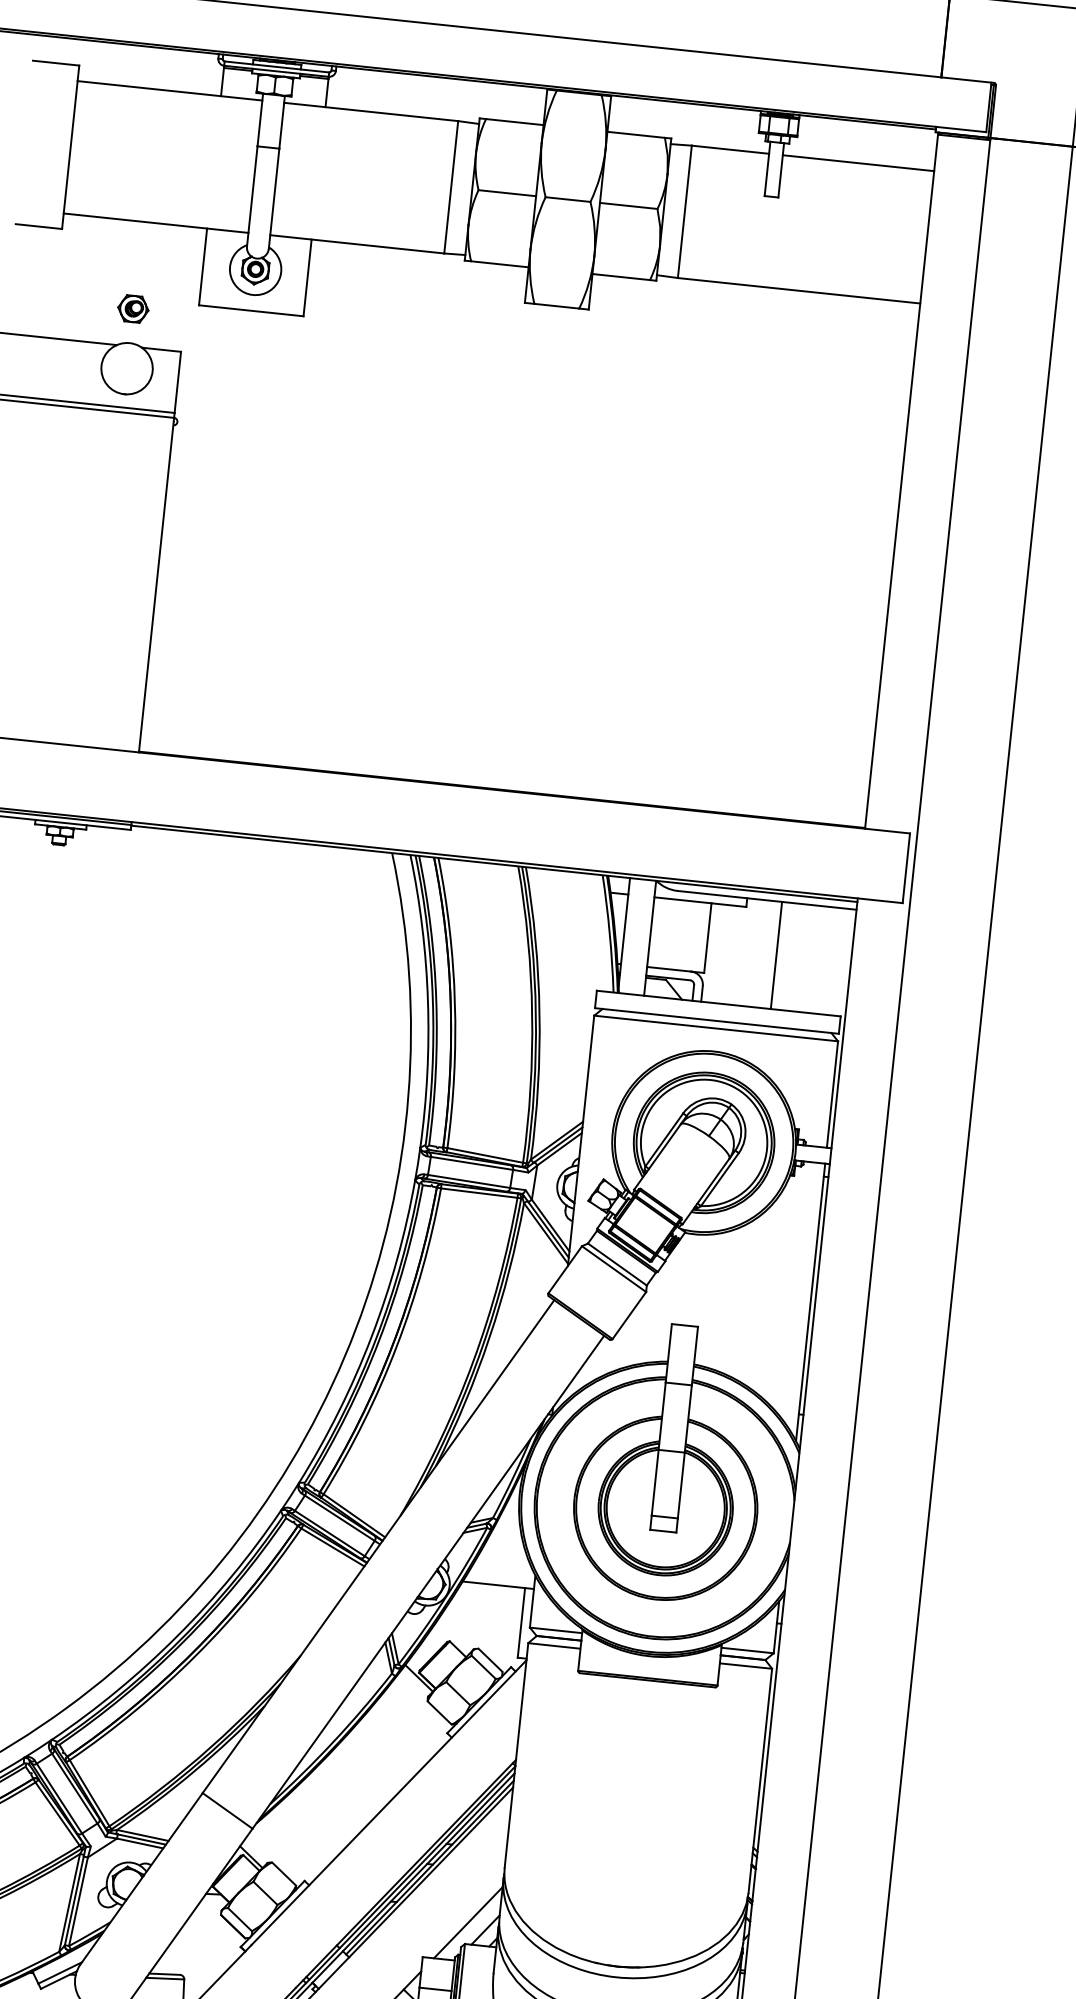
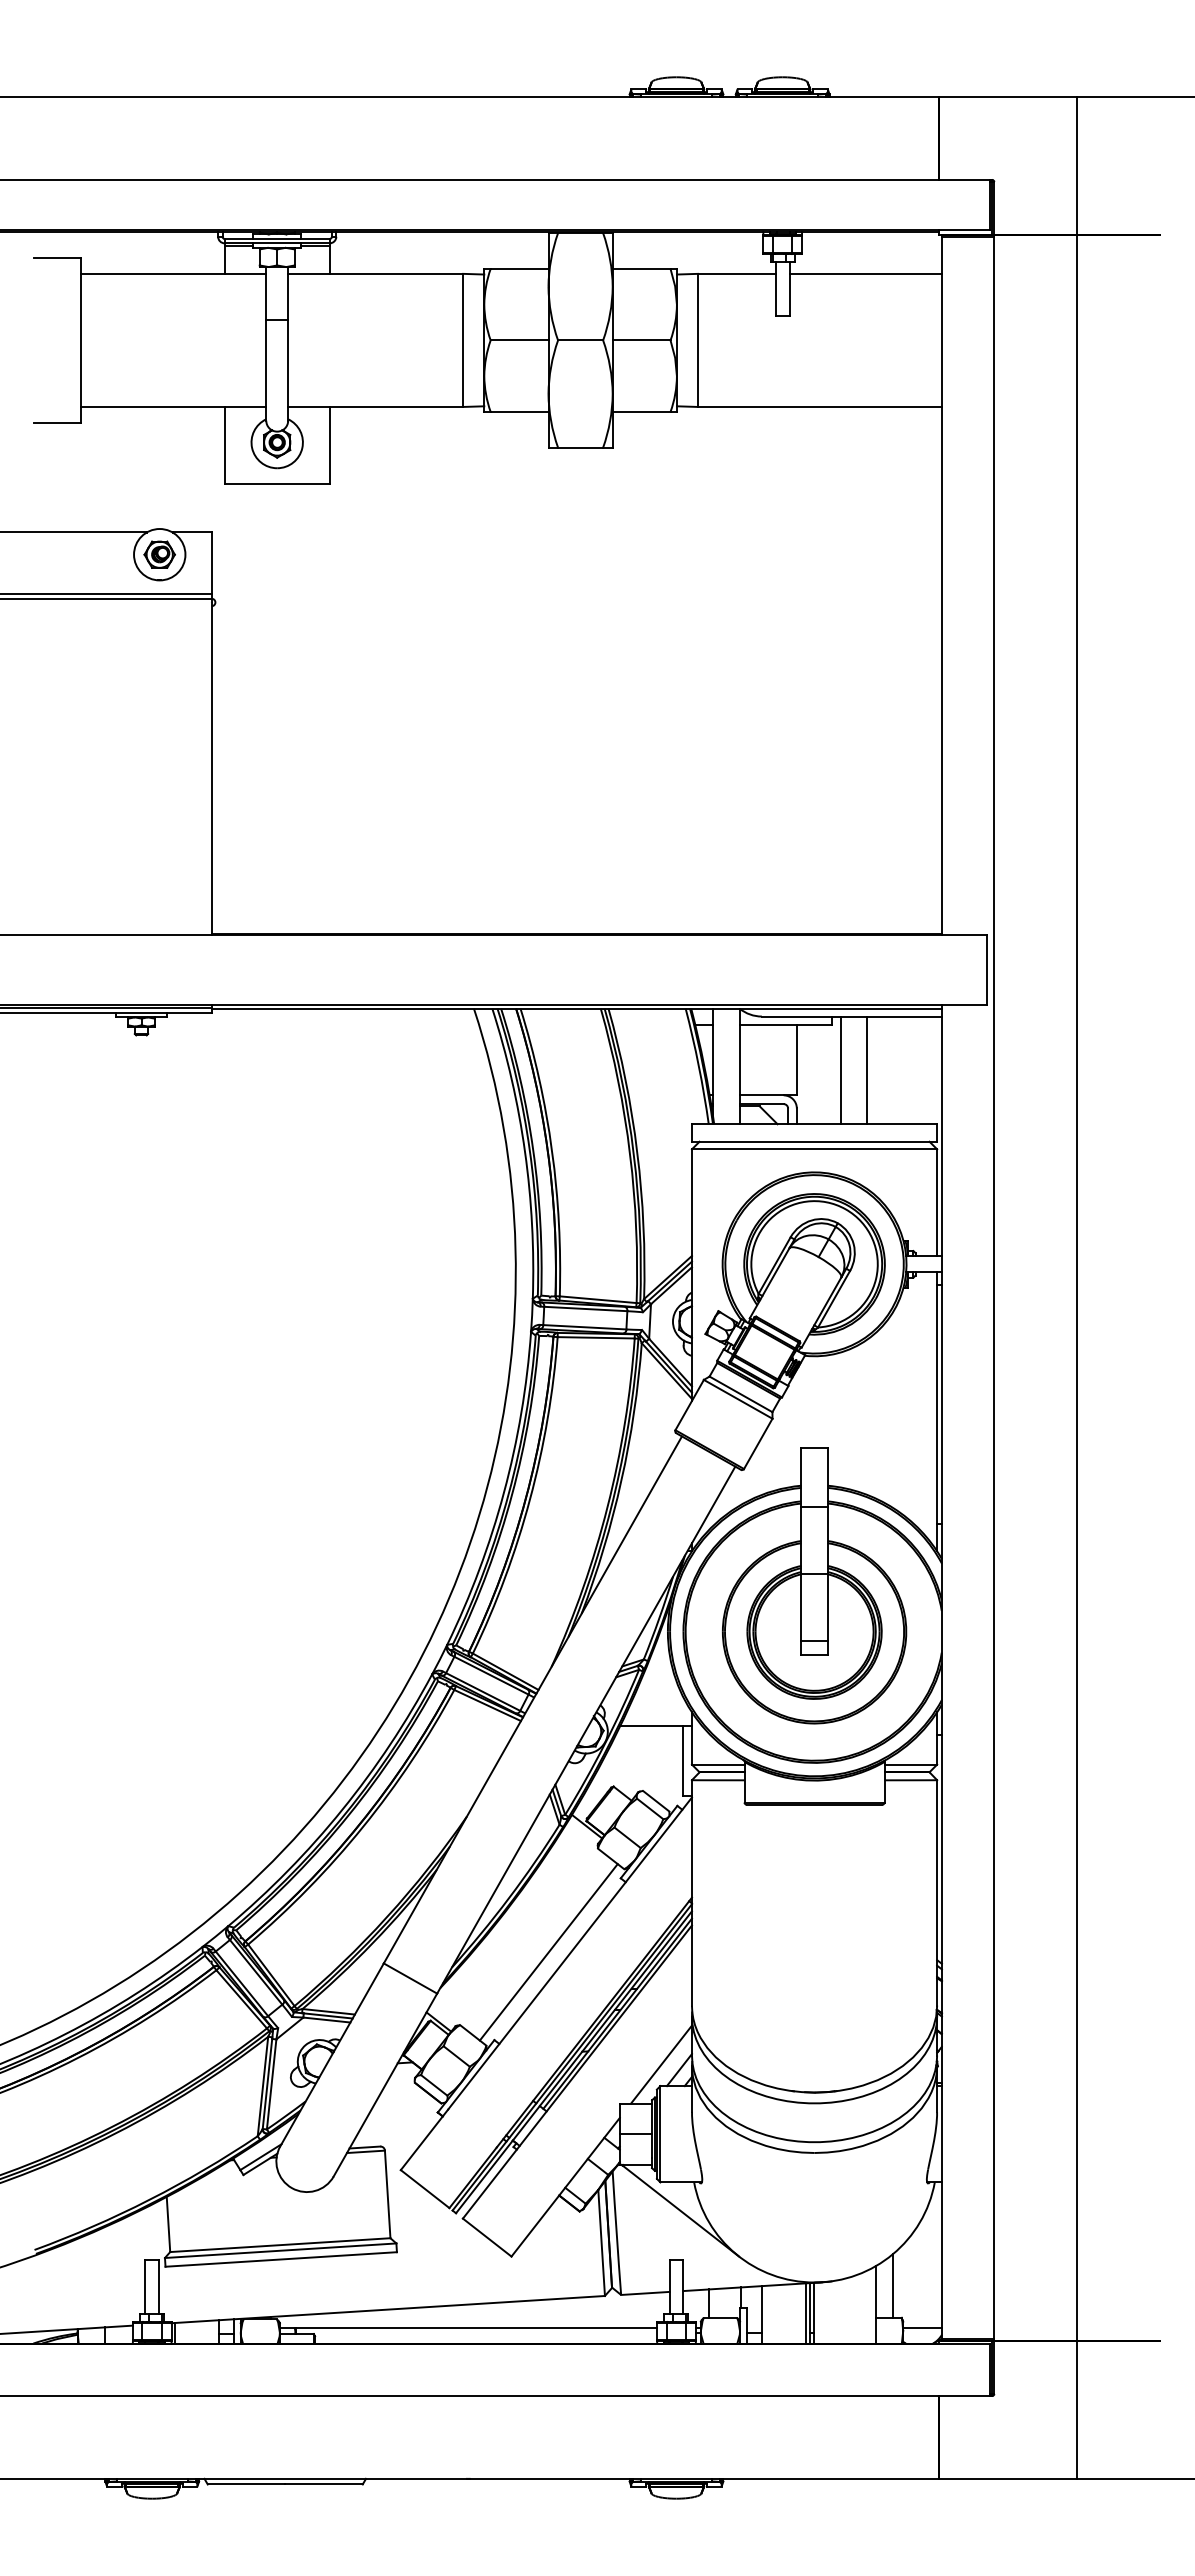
part: (133, 308) -> (159, 554), moved
line: (750, 952) -> (840, 1070), added
line: (367, 1799) -> (548, 1952), added

